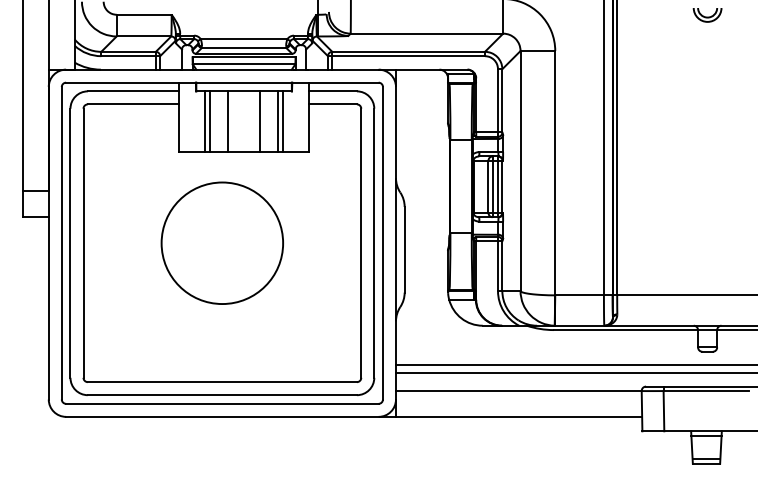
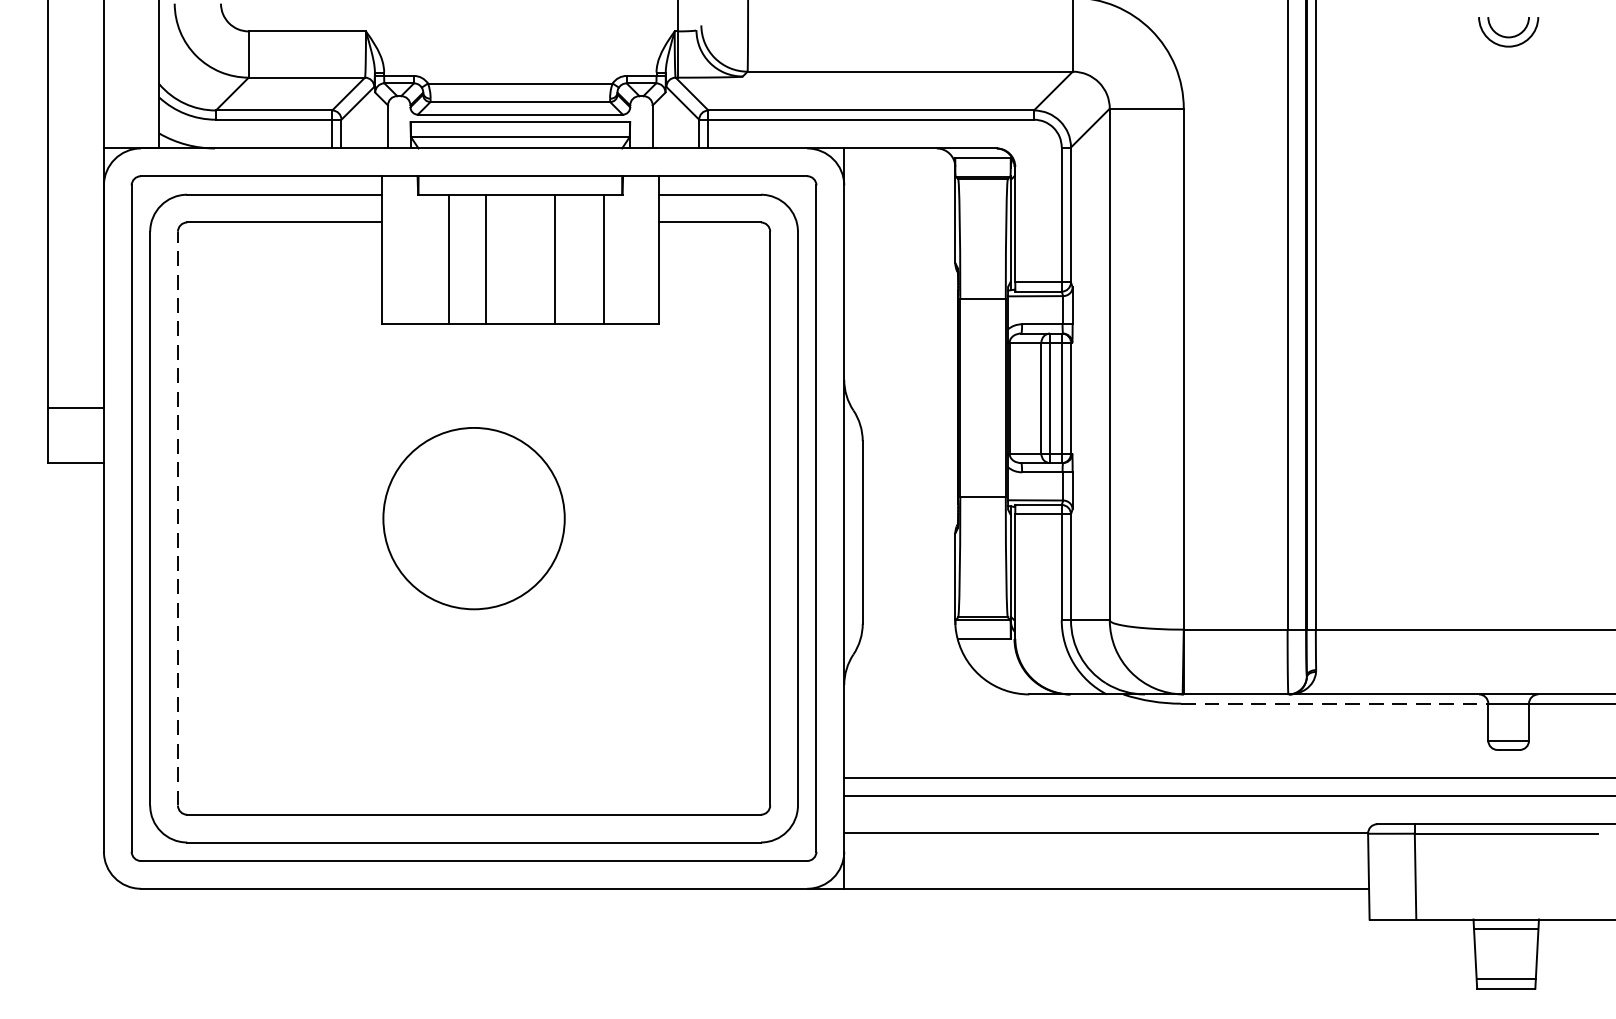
line: (205, 121) -> (438, 258), removed
line: (277, 121) -> (591, 258), removed
line: (83, 243) -> (177, 519), solid -> dashed
circle: (222, 243) -> (474, 519), size x0.7
line: (626, 330) -> (1335, 704), solid -> dashed

